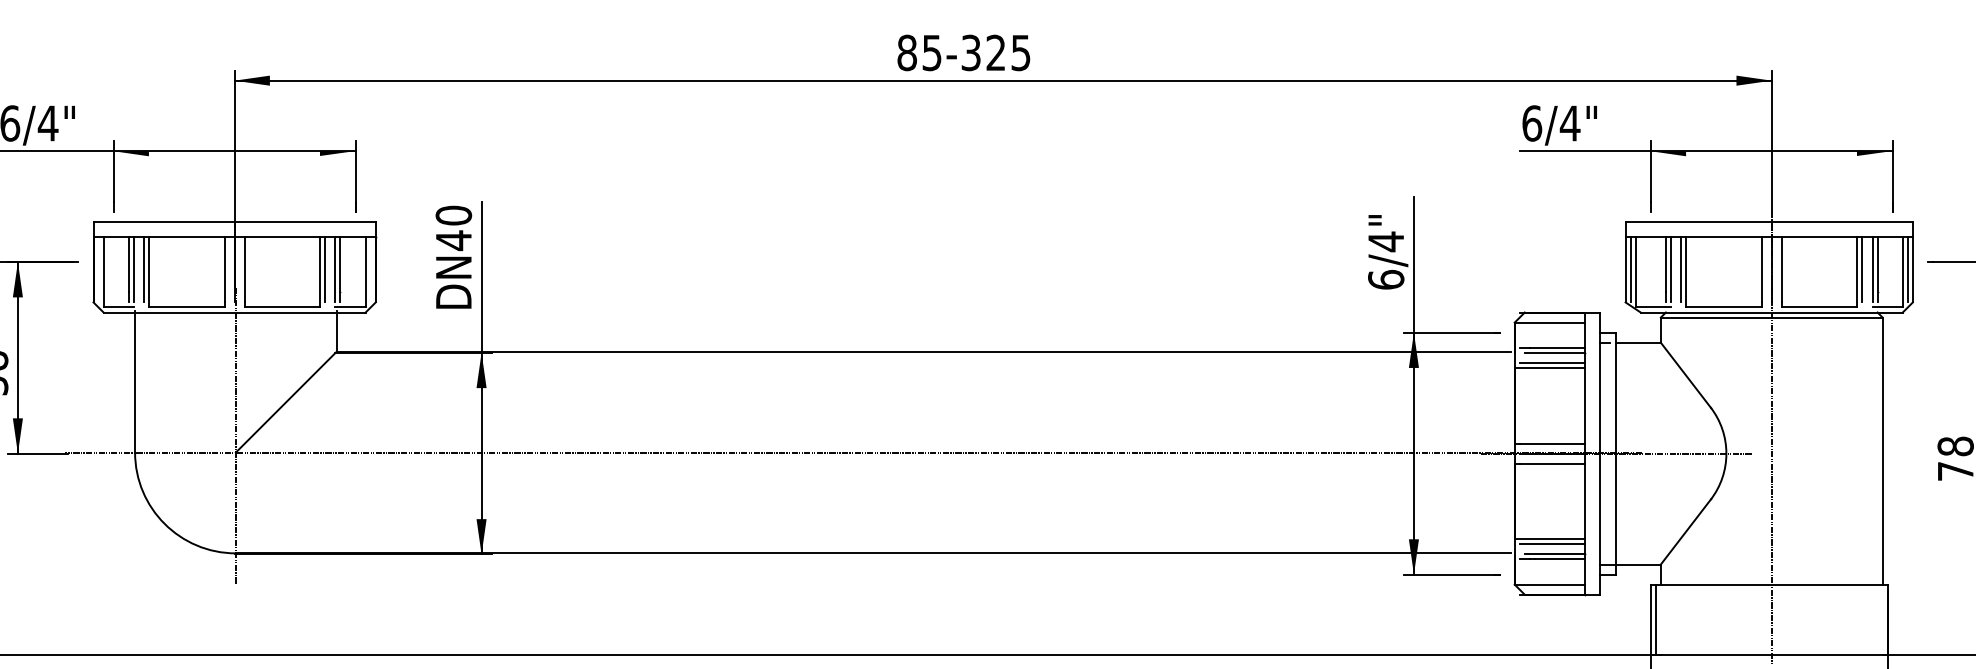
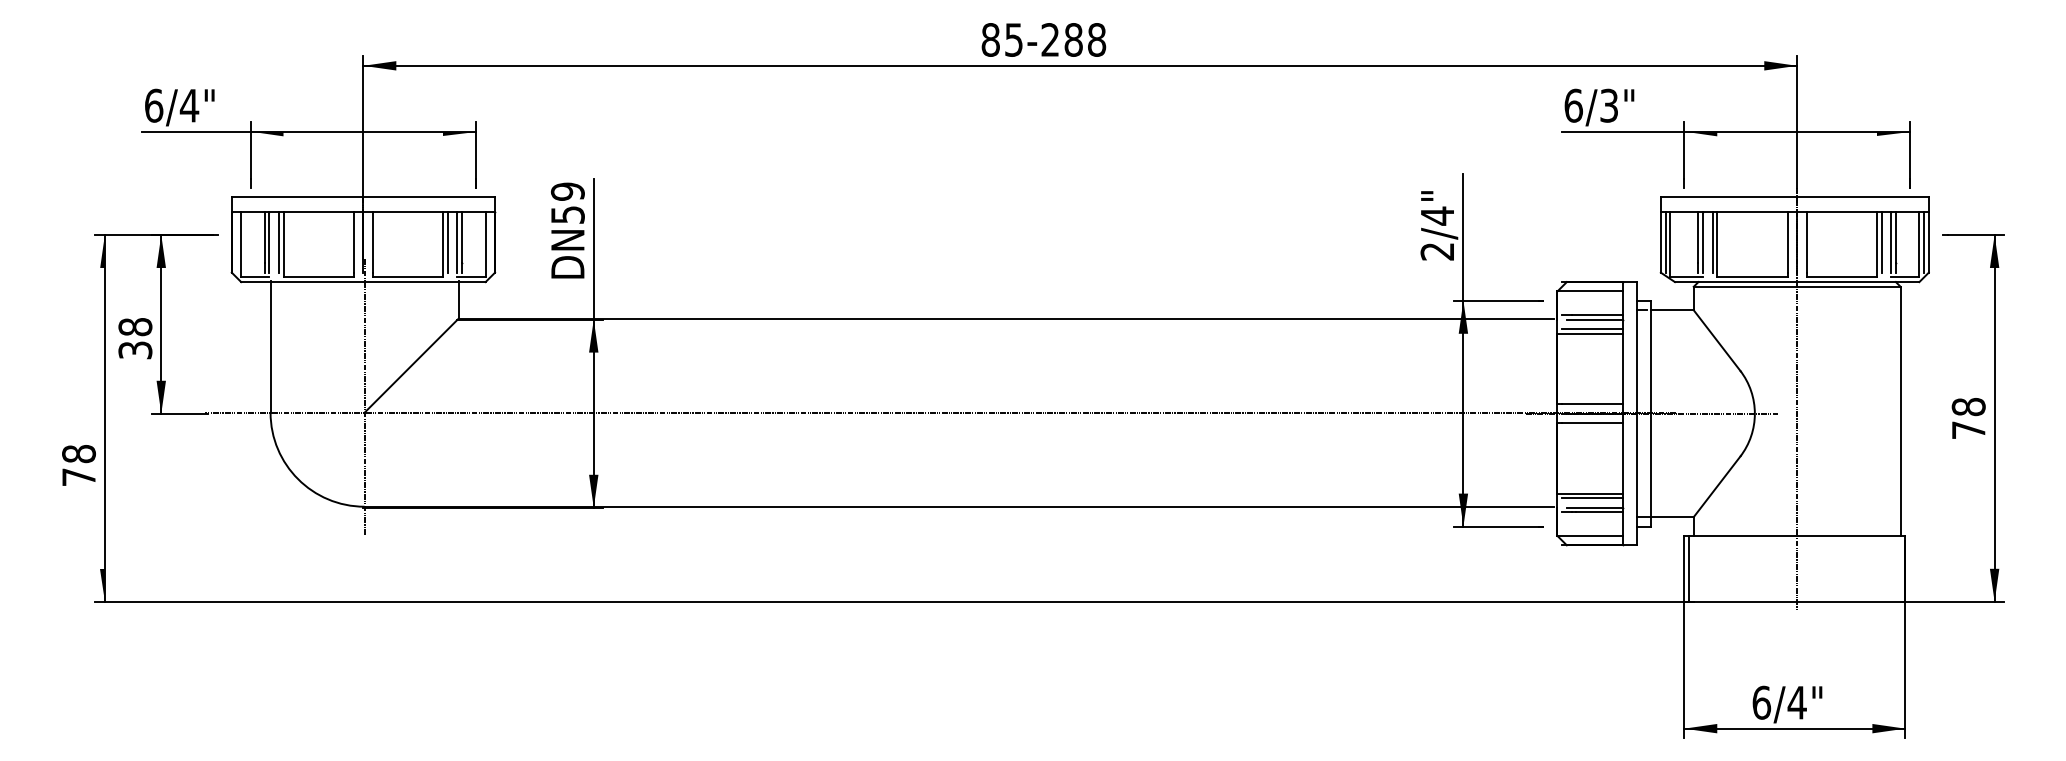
text: (995, 52) -> (1073, 39), -325 -> -288
text: (1569, 123) -> (1608, 105), 6/4" -> 6/3"
text: (453, 228) -> (567, 203), 40 -> 59
text: (1386, 279) -> (1437, 251), 6/4" -> 2/4"

